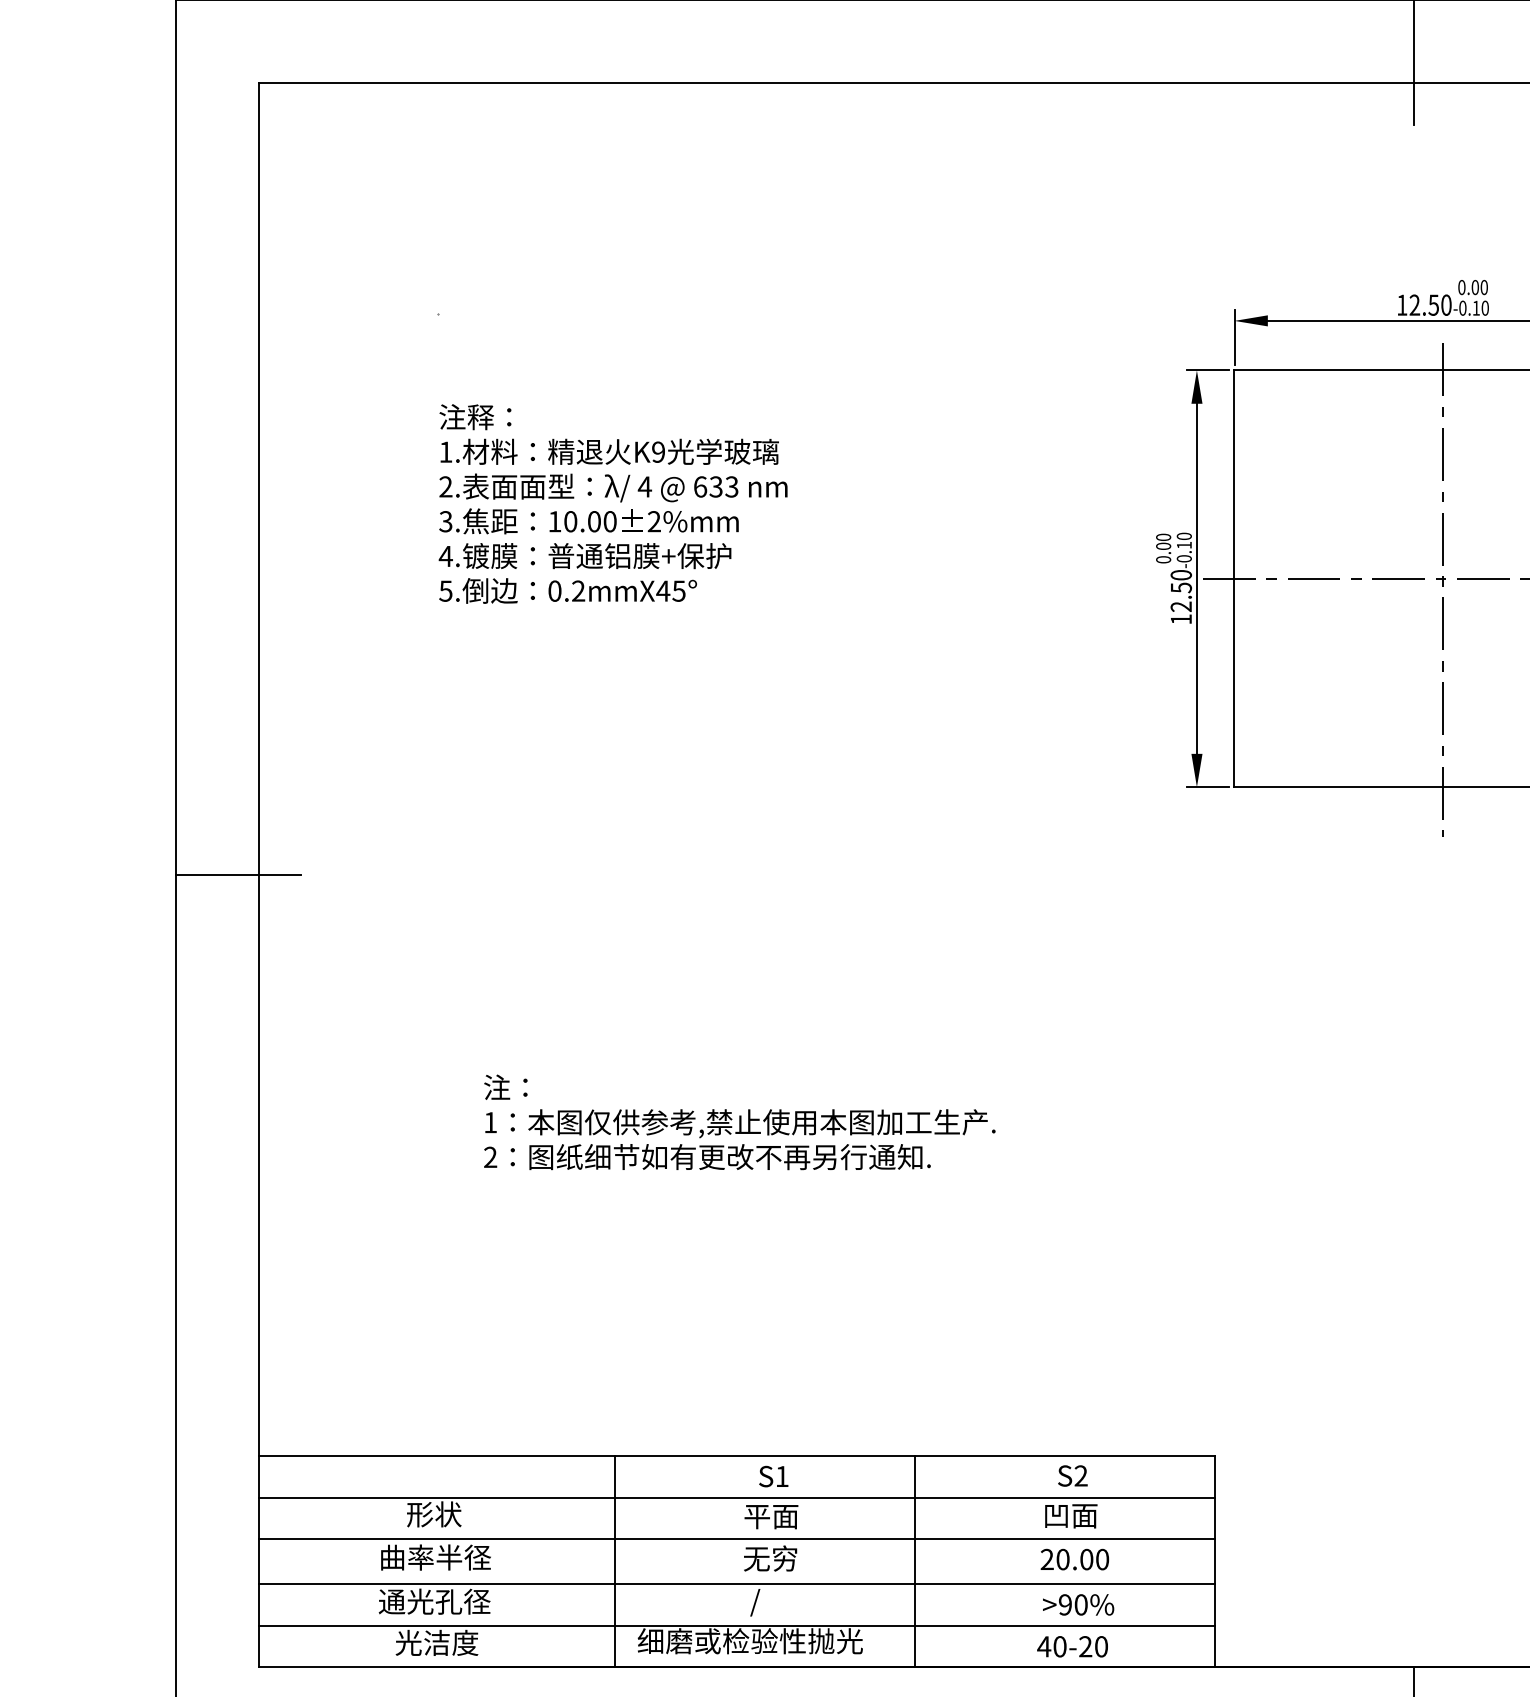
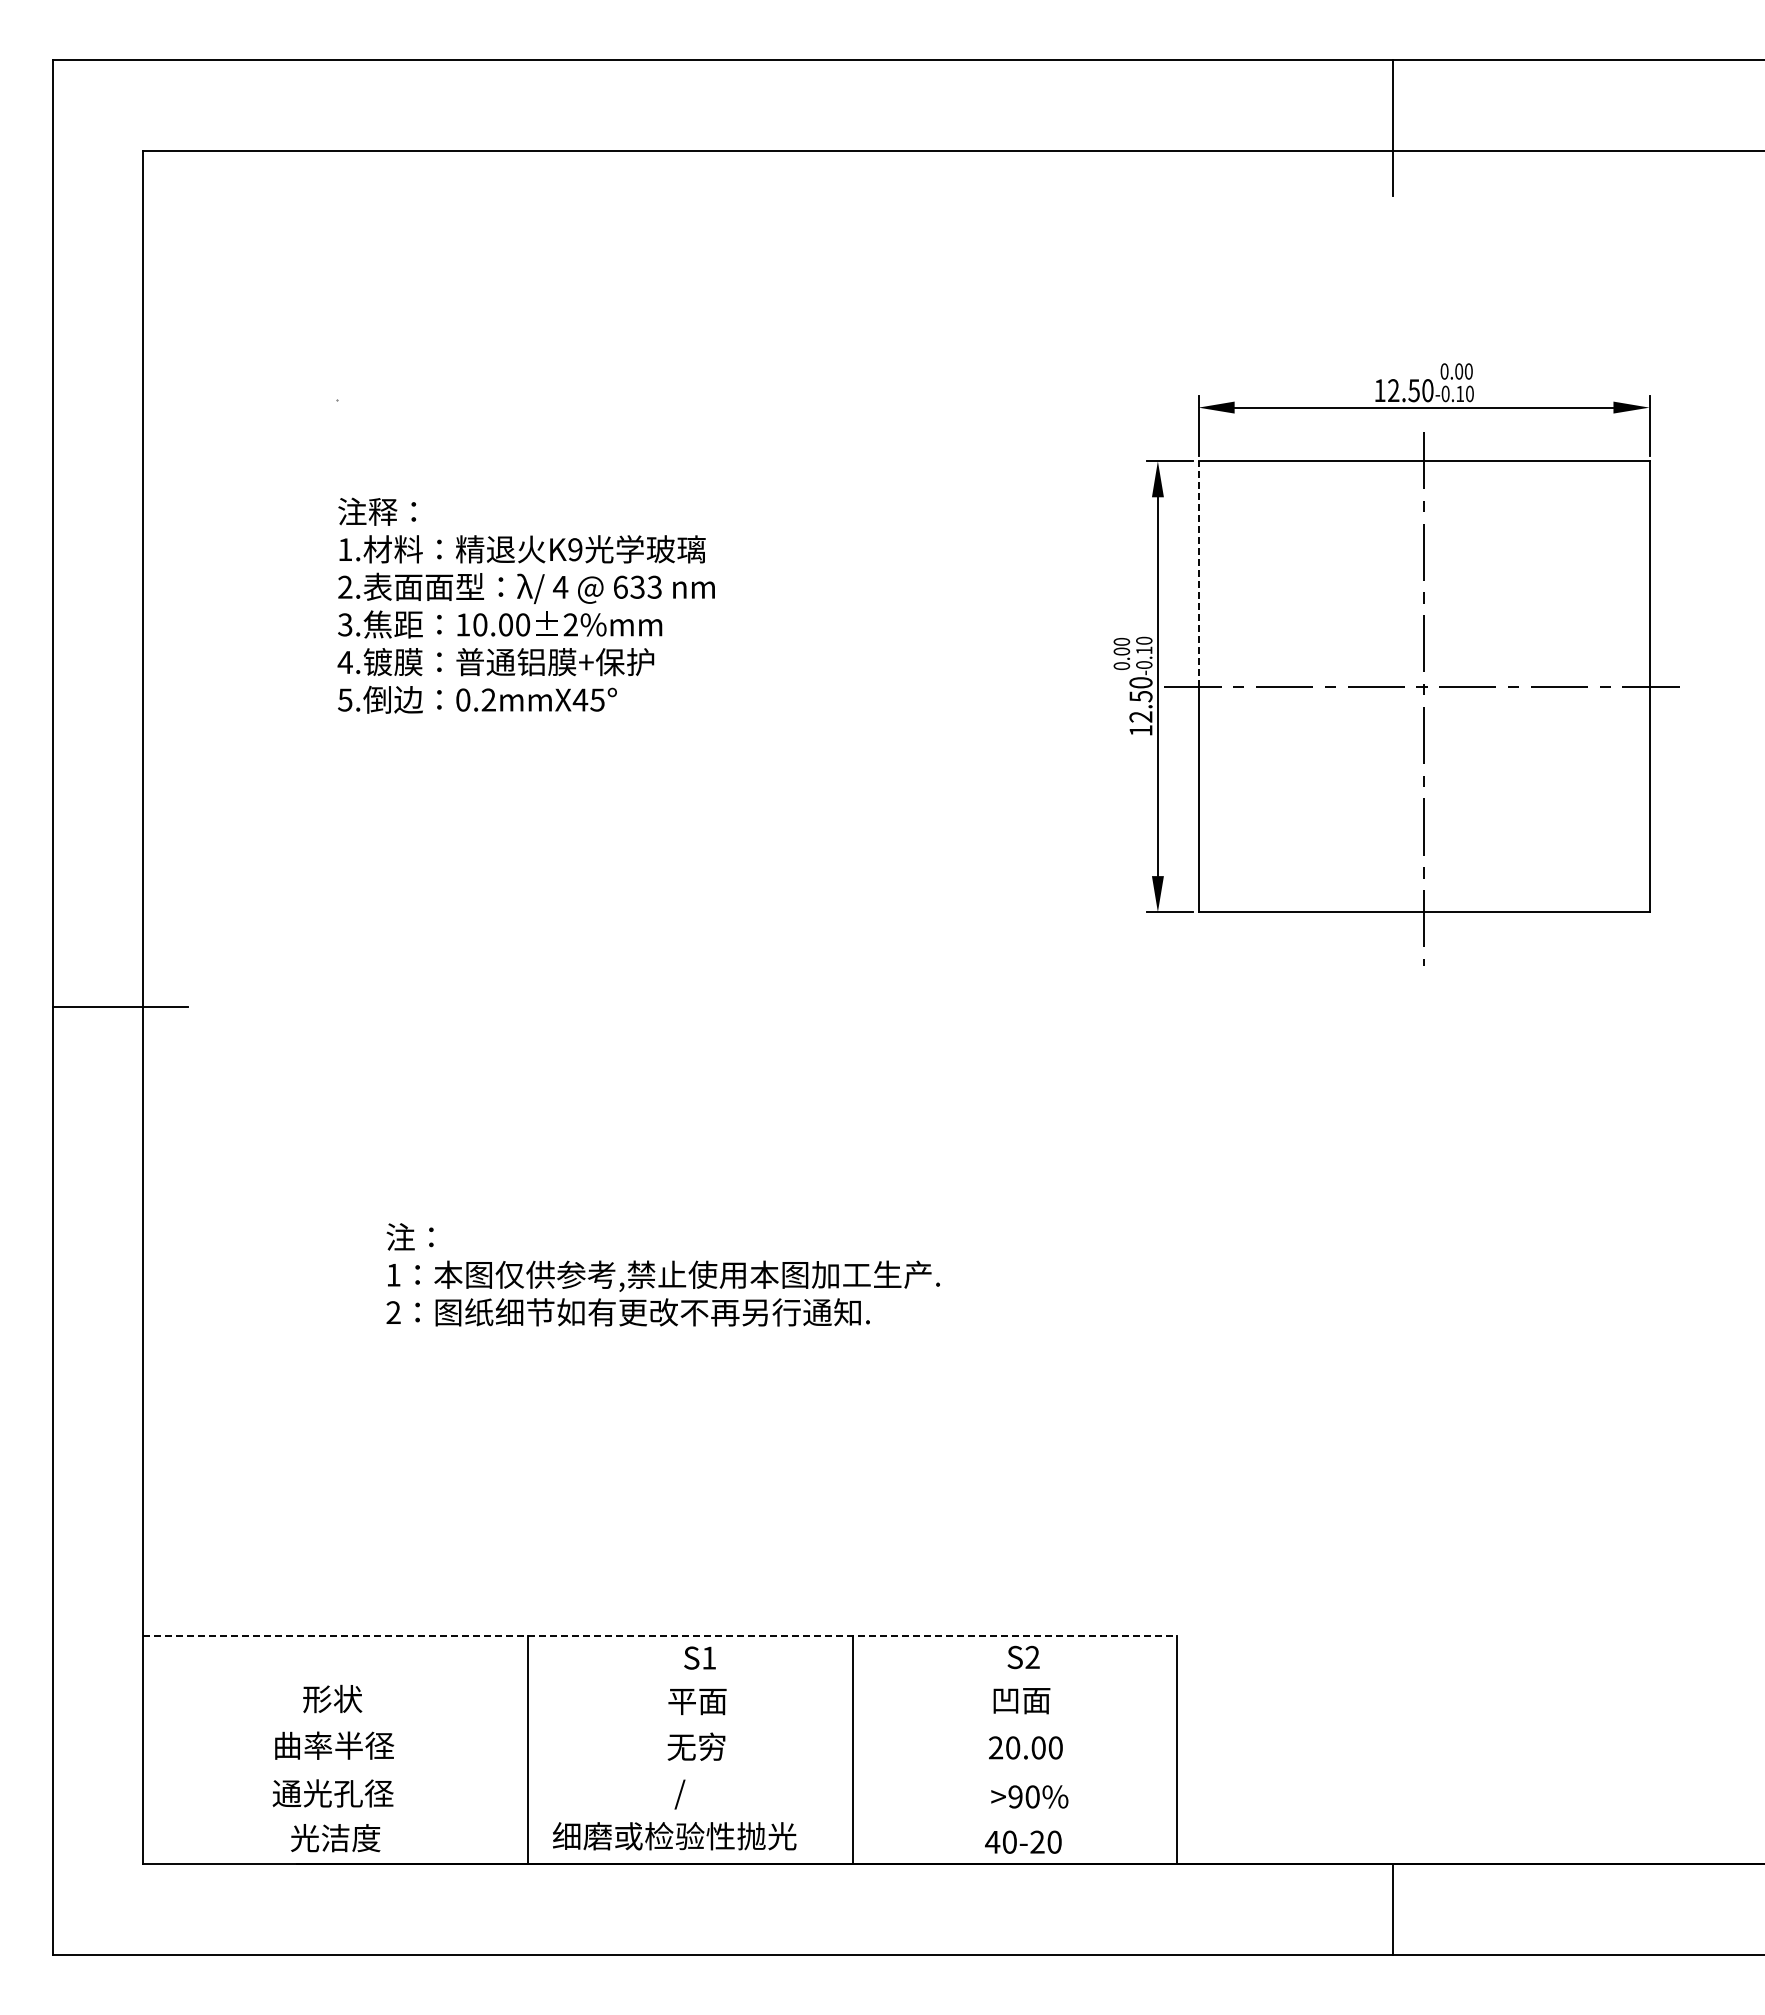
line: (1234, 475) -> (1198, 574), solid -> dashed
line: (737, 1455) -> (660, 1635), solid -> dashed
line: (737, 1498) -> (660, 1681), removed
line: (737, 1538) -> (660, 1725), removed
line: (737, 1584) -> (660, 1774), removed
line: (737, 1625) -> (660, 1819), removed

